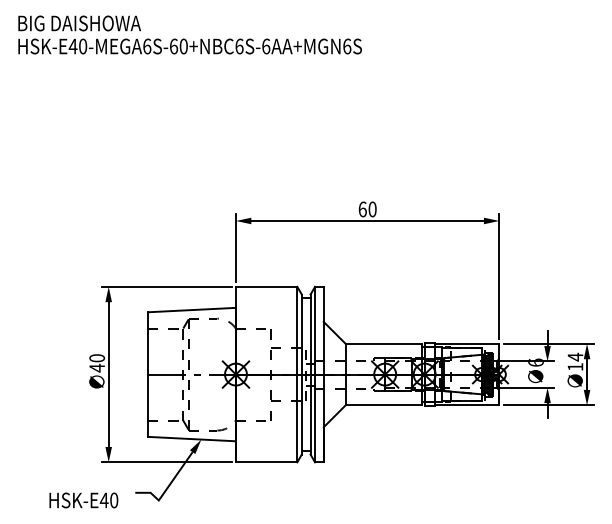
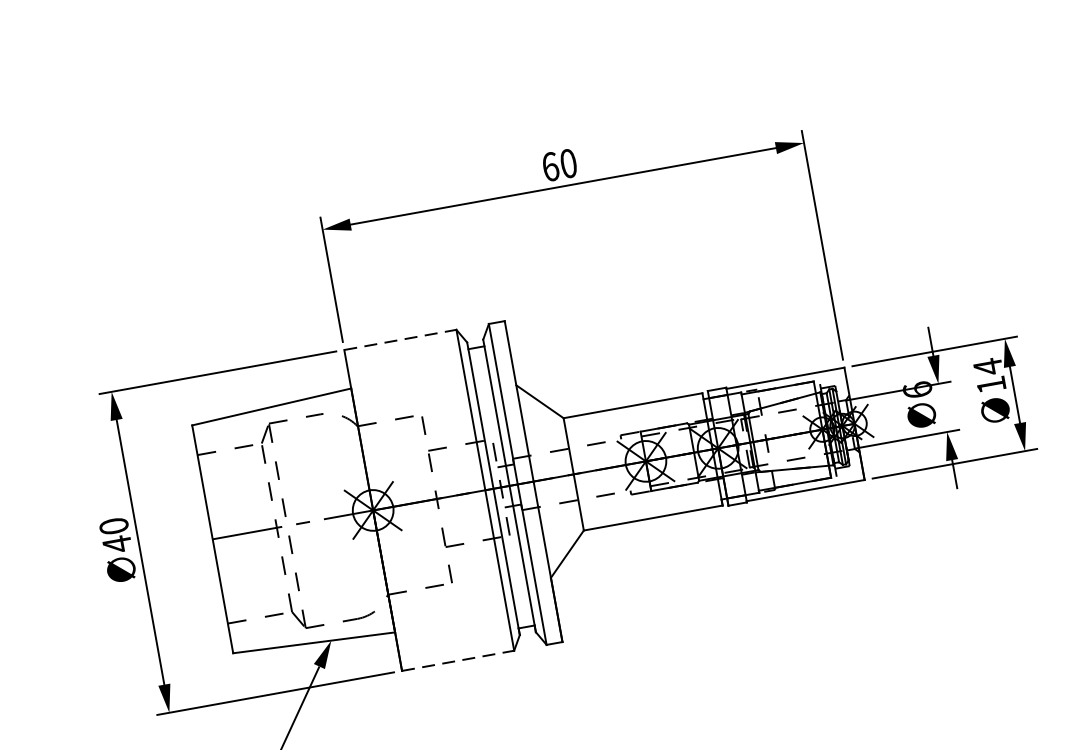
line: (266, 286) -> (399, 339), solid -> dashed
line: (266, 462) -> (457, 661), solid -> dashed

